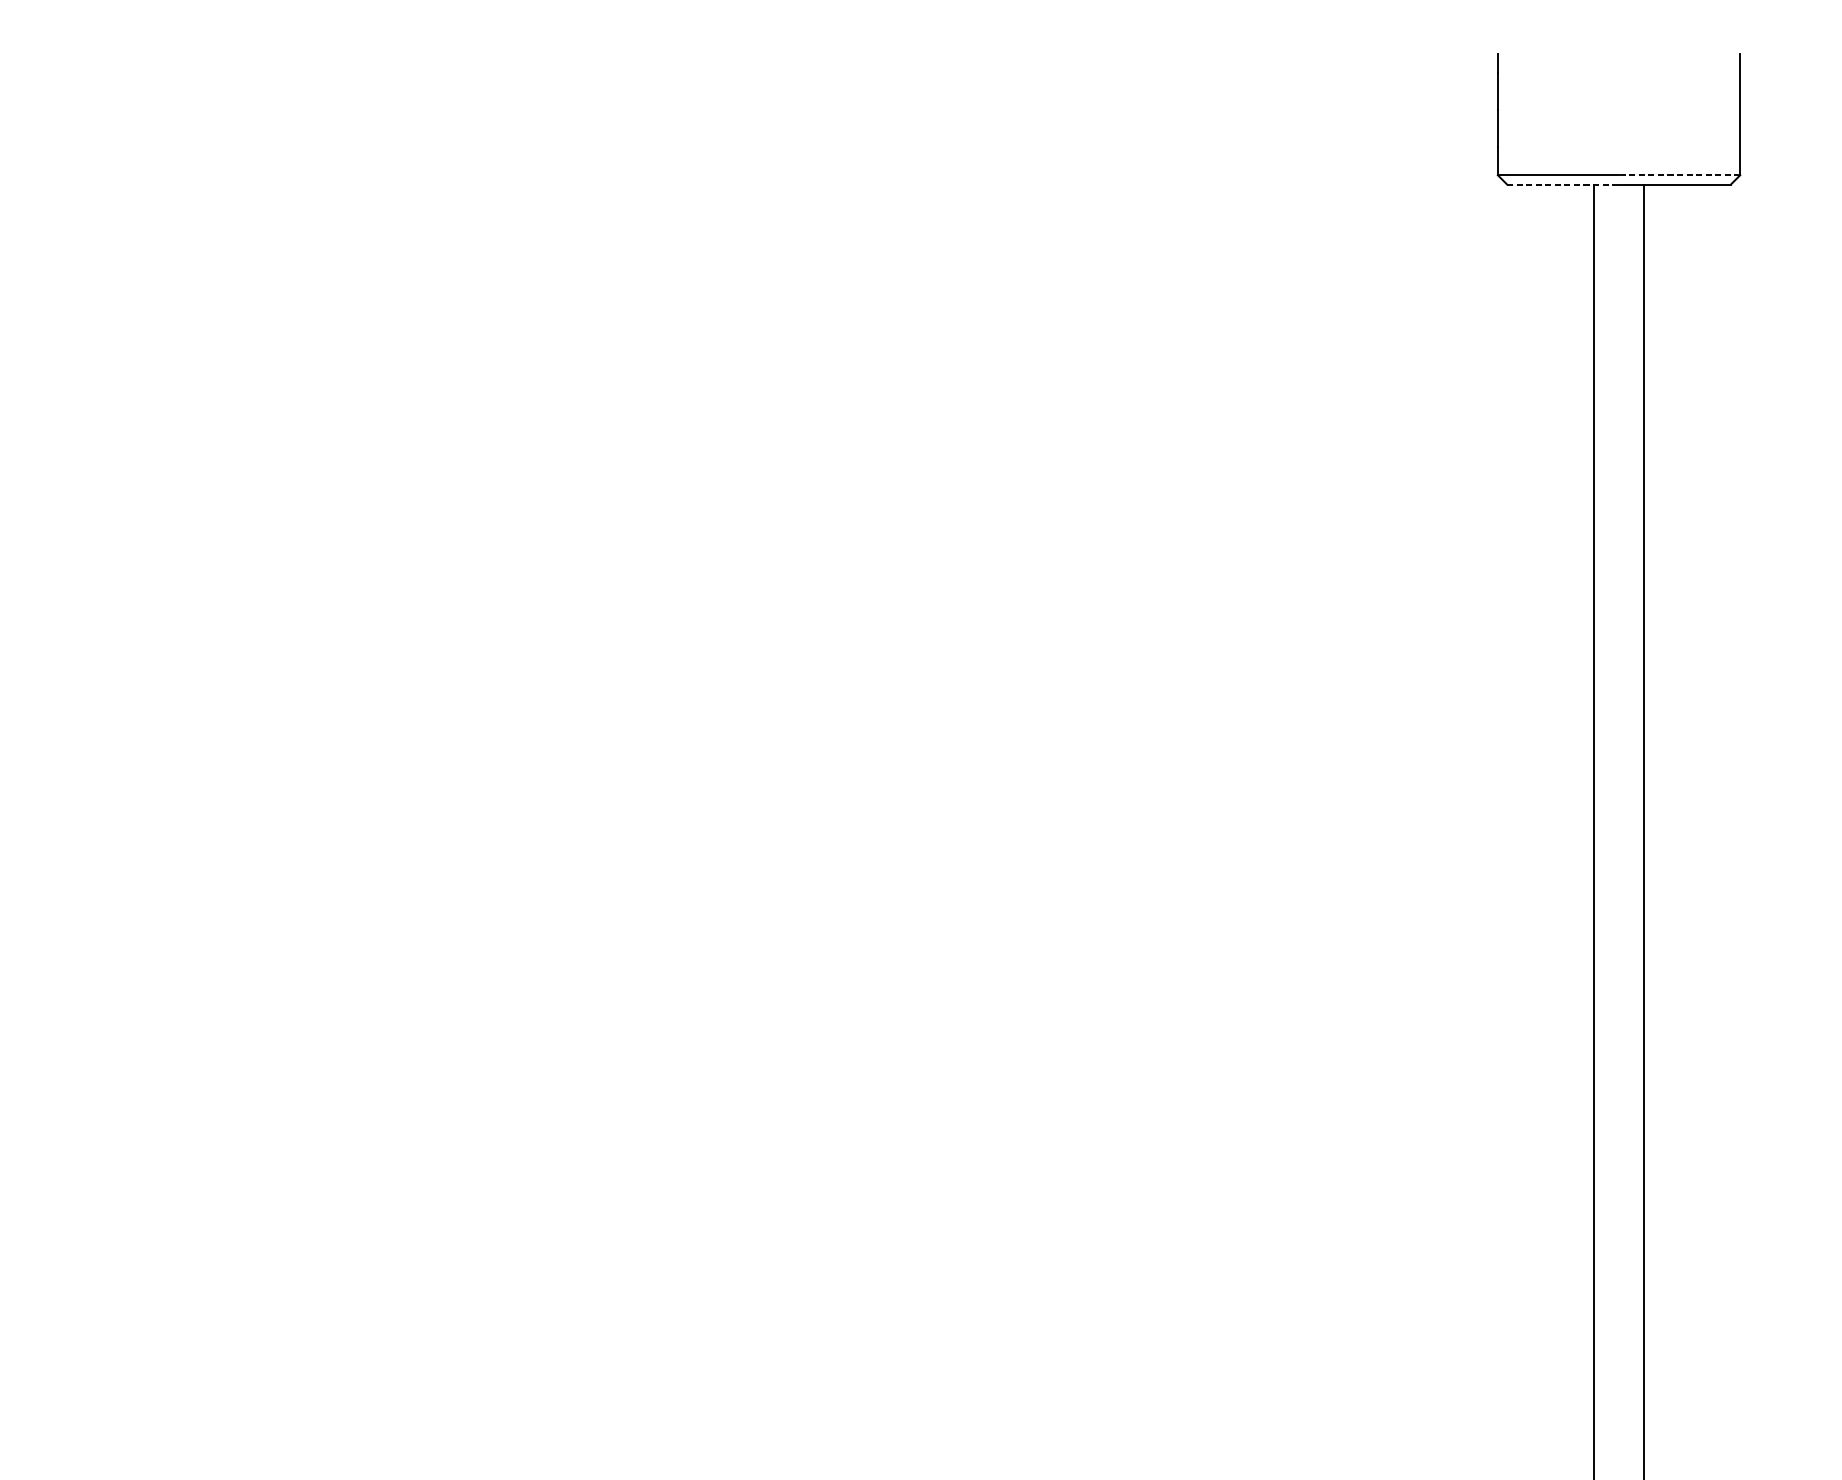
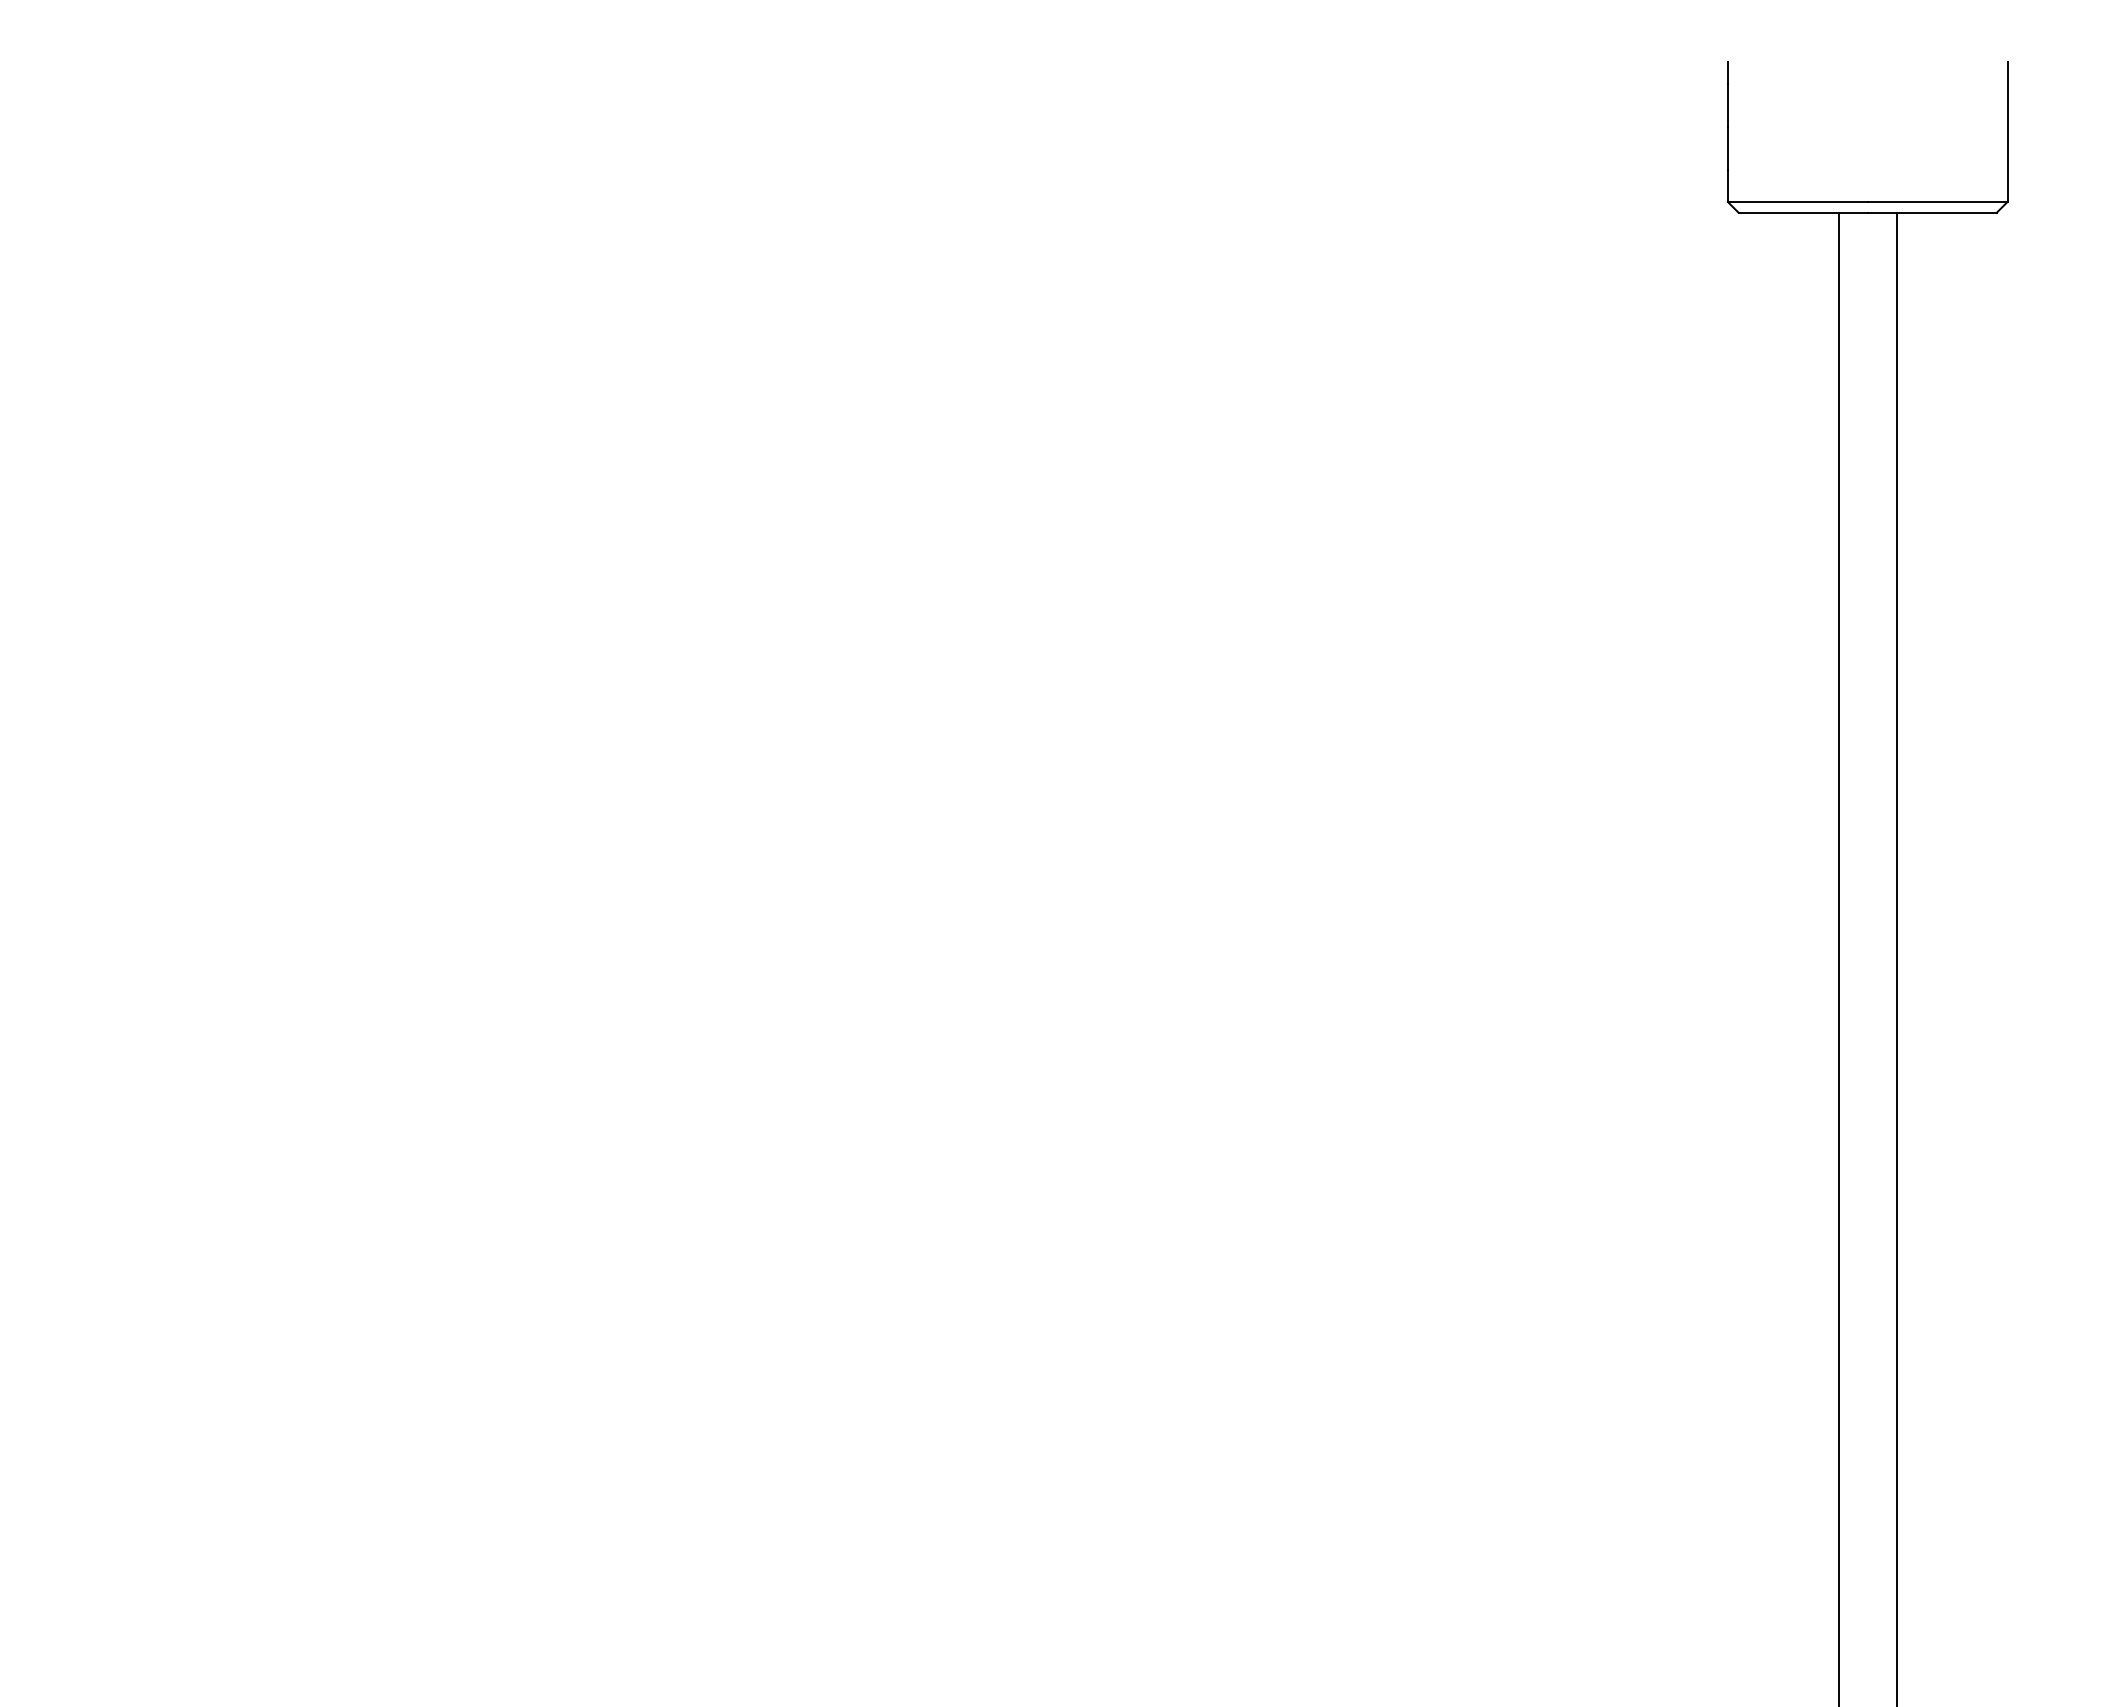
line: (1679, 175) -> (1937, 202), dashed -> solid
line: (1563, 184) -> (1803, 212), dashed -> solid

